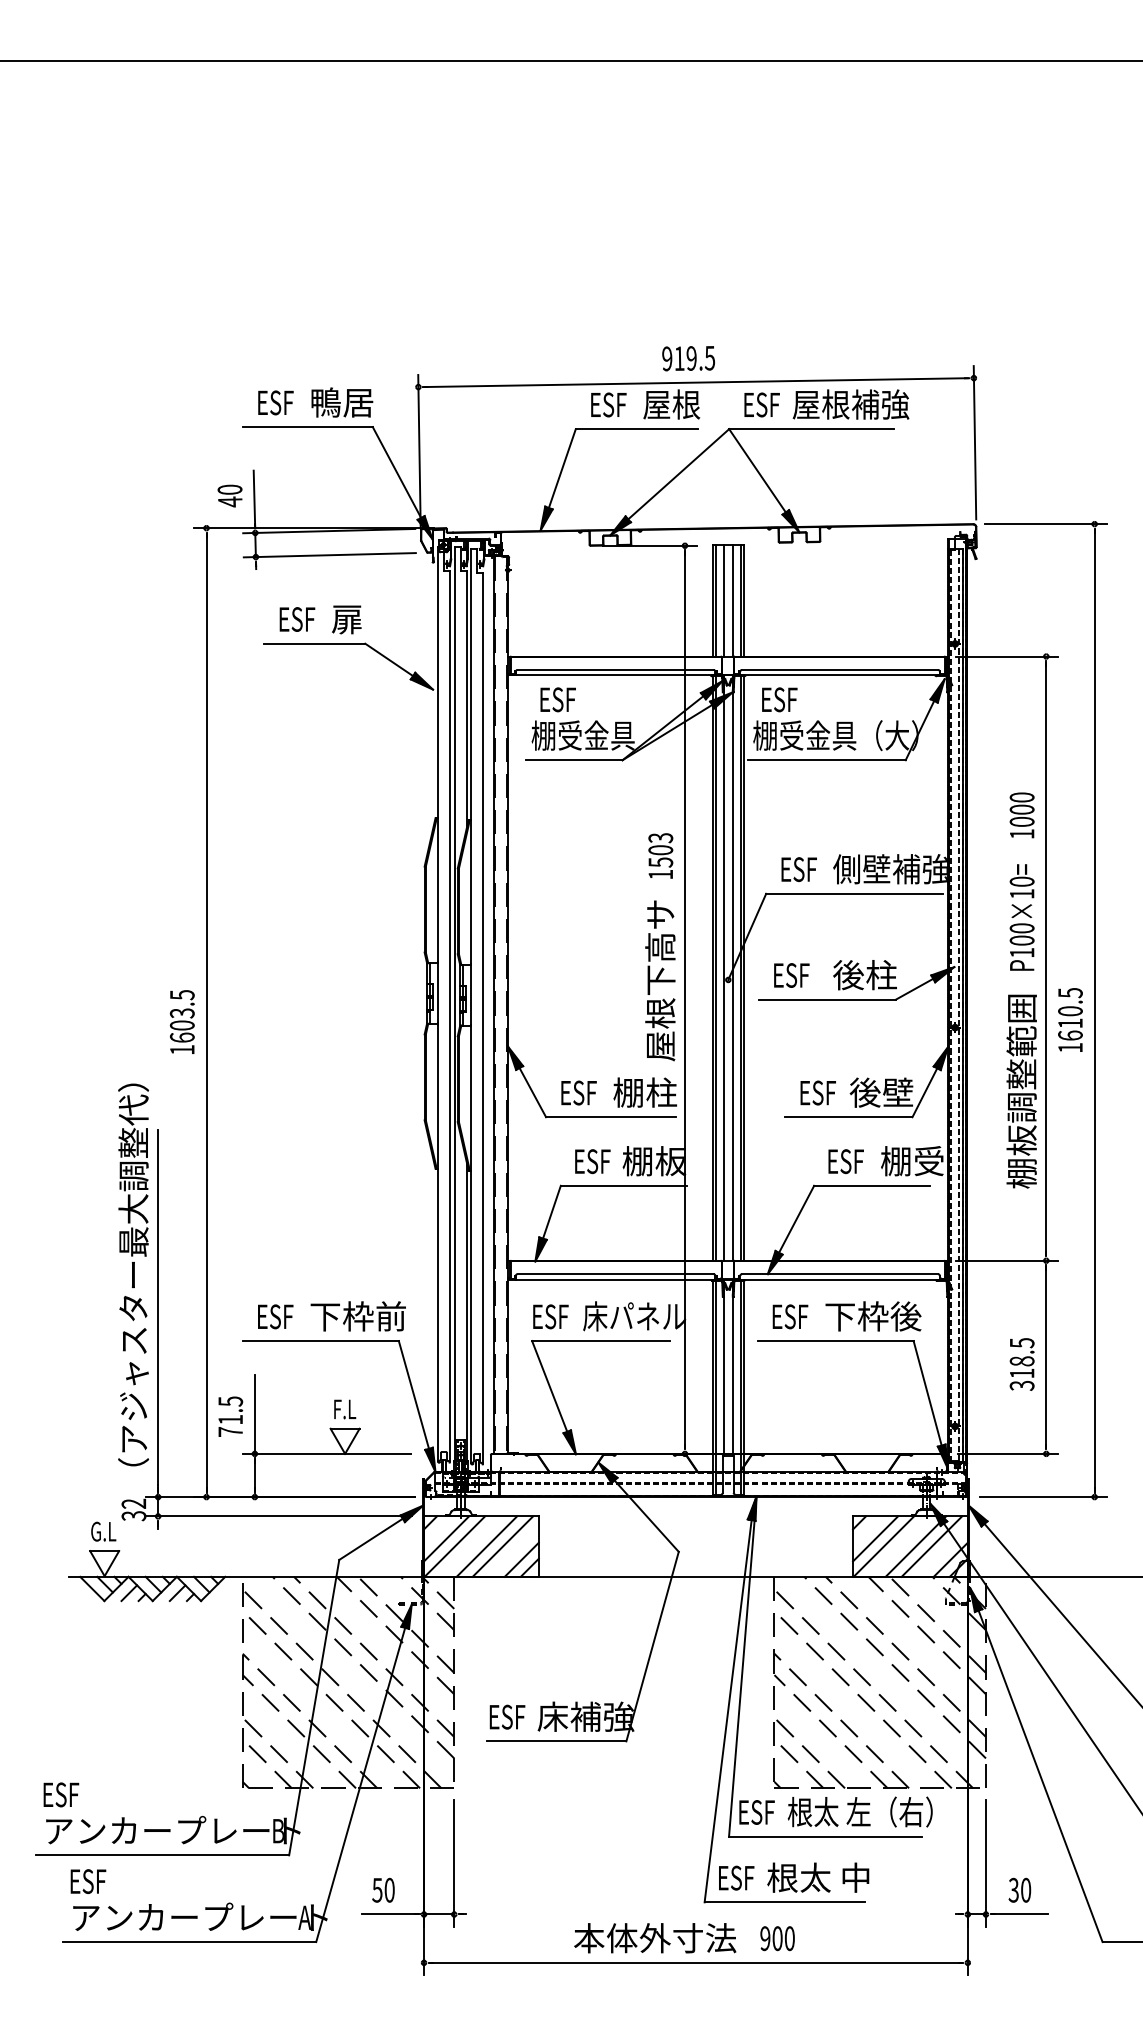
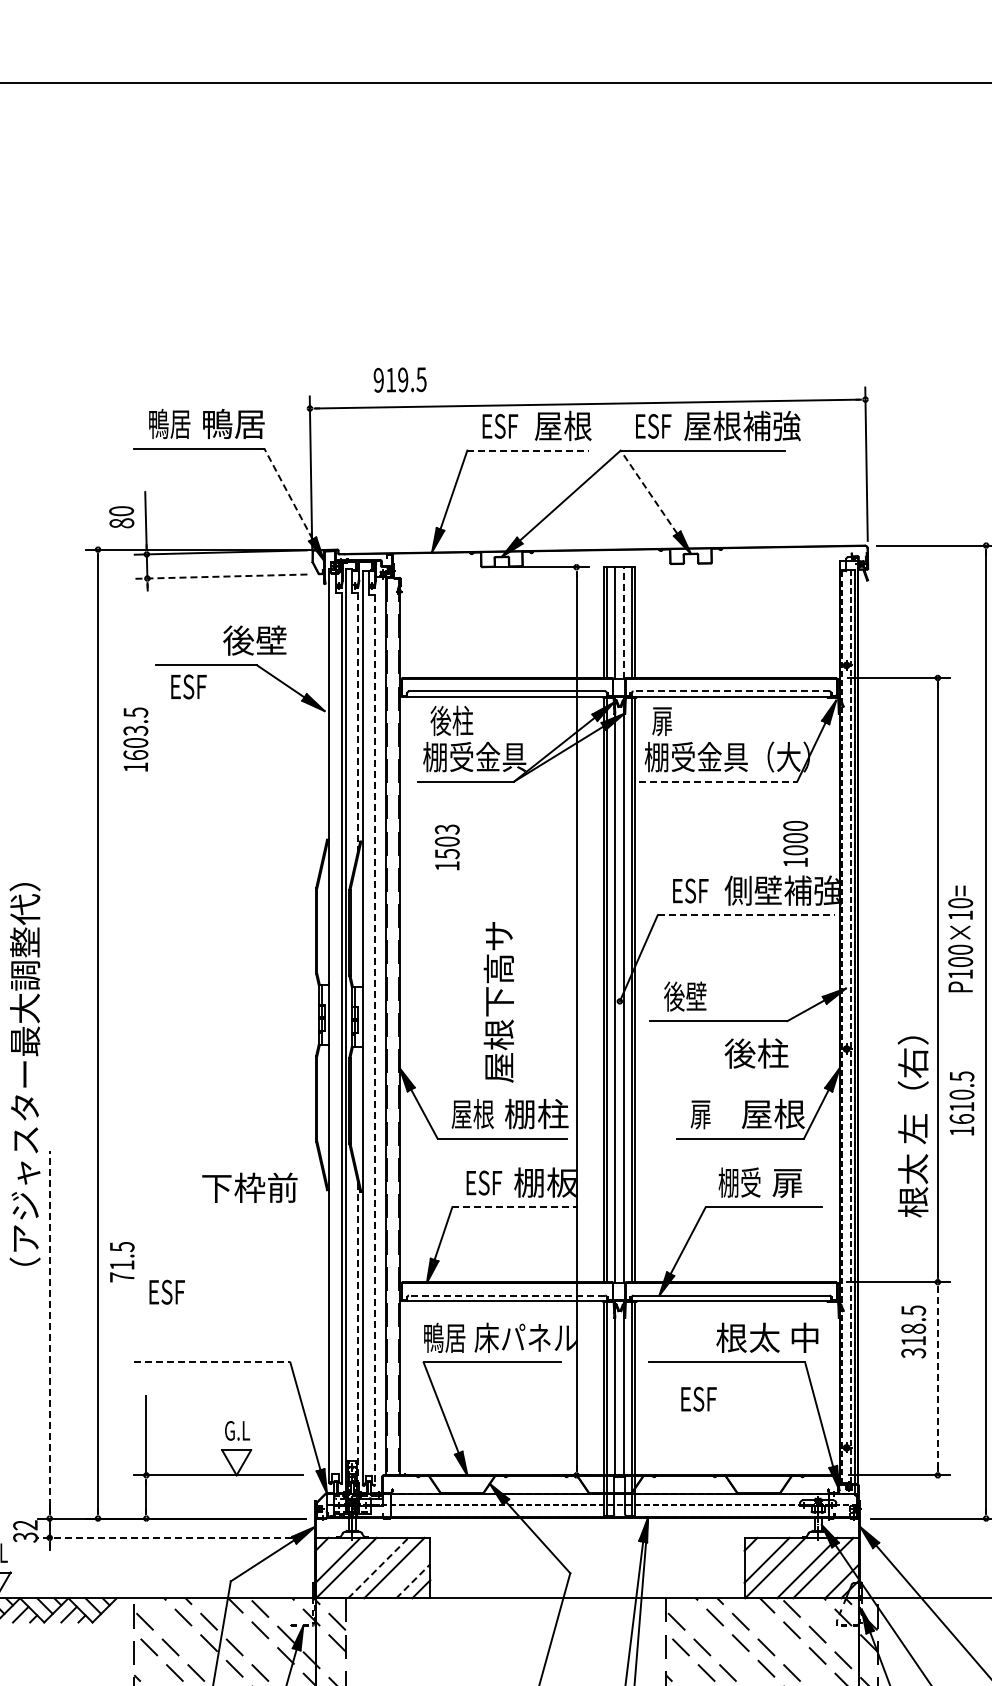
text: (688, 358) -> (400, 379), moved
text: (277, 402) -> (169, 423), ESF -> 鴨居
line: (637, 429) -> (529, 450), solid -> dashed
line: (757, 470) -> (649, 491), solid -> dashed
line: (396, 472) -> (288, 493), solid -> dashed
text: (230, 501) -> (122, 522), 40 -> 80
line: (329, 555) -> (221, 576), solid -> dashed
line: (732, 601) -> (624, 622), solid -> dashed
text: (297, 619) -> (189, 686), moved
text: (363, 619) -> (255, 640), 扉 -> 後壁
line: (839, 669) -> (731, 690), solid -> dashed
text: (560, 699) -> (452, 720), ESF -> 後柱
text: (778, 699) -> (670, 720), ESF -> 扉
line: (466, 700) -> (358, 721), solid -> dashed
line: (826, 760) -> (718, 781), solid -> dashed
text: (1021, 815) -> (795, 843), moved
text: (660, 855) -> (447, 846), moved
line: (855, 893) -> (747, 914), solid -> dashed
text: (1021, 917) -> (960, 938), moved
text: (793, 975) -> (685, 996), ESF -> 後壁
text: (864, 975) -> (756, 1053), moved
text: (660, 980) -> (499, 1001), moved
line: (483, 1019) -> (375, 1040), solid -> dashed
text: (1070, 1019) -> (962, 1102), moved
text: (181, 1021) -> (135, 738), moved
text: (581, 1092) -> (473, 1113), ESF -> 屋根
text: (881, 1092) -> (773, 1113), 後壁 -> 屋根
text: (817, 1093) -> (709, 1114), ESF -> 扉
text: (1021, 1095) -> (913, 1116), 棚板調整範囲 -> 根太 左（右）
text: (847, 1161) -> (739, 1182), ESF -> 棚受
text: (912, 1161) -> (804, 1182), 棚受 -> 扉
line: (623, 1185) -> (515, 1206), solid -> dashed
text: (133, 1274) -> (25, 1073), moved
line: (615, 1274) -> (507, 1295), solid -> dashed
line: (158, 1307) -> (50, 1328), solid -> dashed
line: (466, 1312) -> (358, 1333), solid -> dashed
text: (275, 1316) -> (167, 1291), moved
text: (357, 1316) -> (249, 1187), moved
text: (552, 1316) -> (444, 1337), ESF -> 鴨居
text: (790, 1316) -> (699, 1398), moved
text: (875, 1316) -> (767, 1337), 下枠後 -> 根太 中
line: (321, 1341) -> (213, 1362), solid -> dashed
line: (1046, 1357) -> (938, 1378), solid -> dashed
text: (1021, 1364) -> (913, 1331), moved
text: (345, 1409) -> (237, 1430), F.L -> G.L
text: (230, 1416) -> (122, 1261), moved
line: (279, 1516) -> (171, 1537), solid -> dashed
line: (486, 1546) -> (378, 1567), solid -> dashed
line: (522, 1559) -> (414, 1580), solid -> dashed

